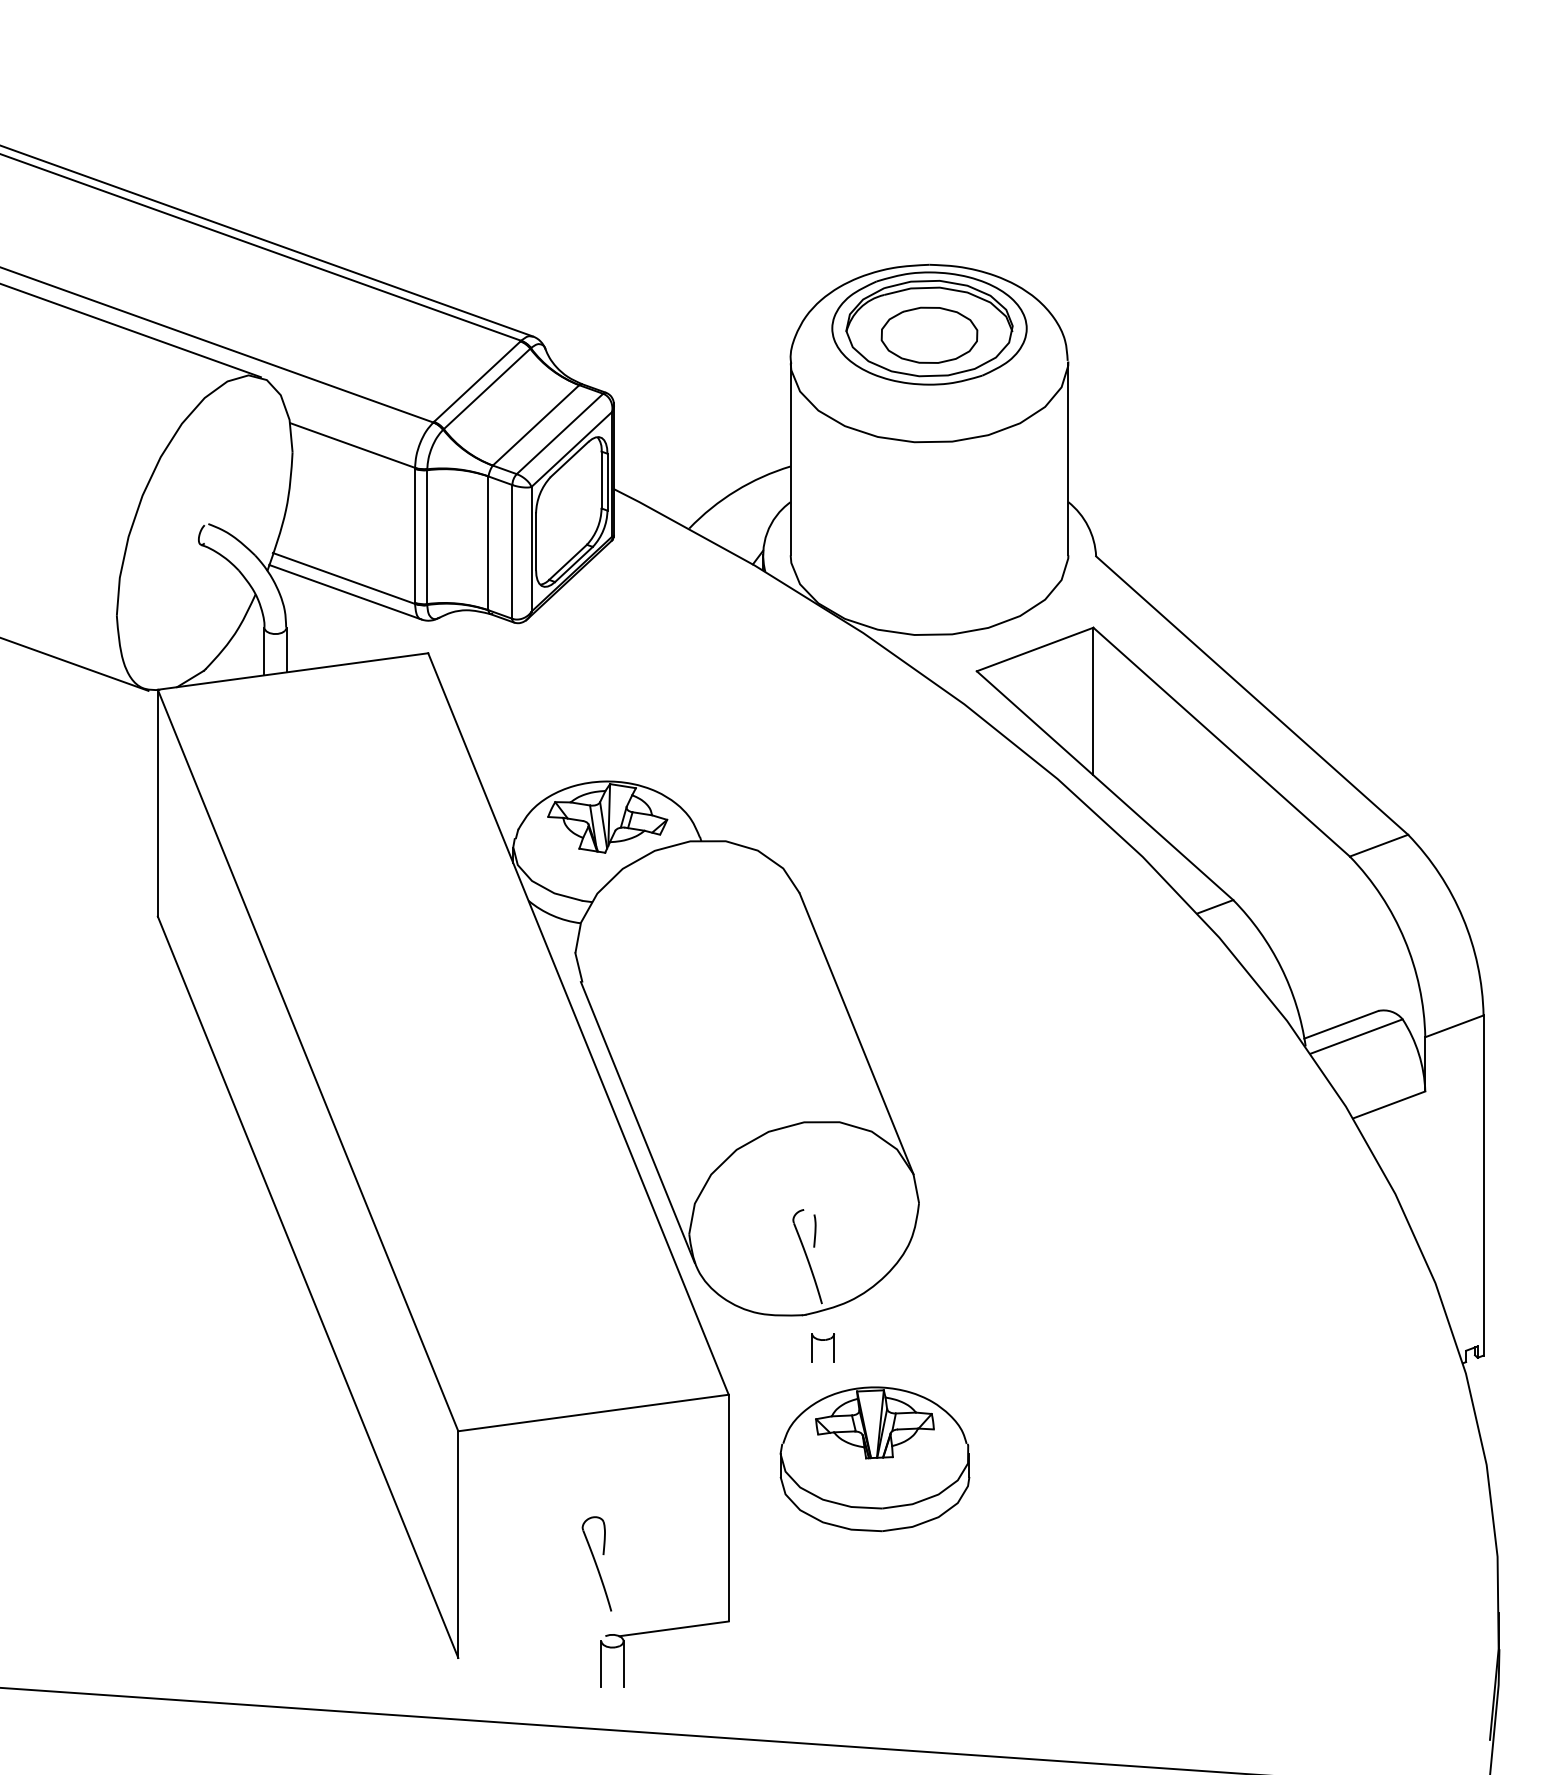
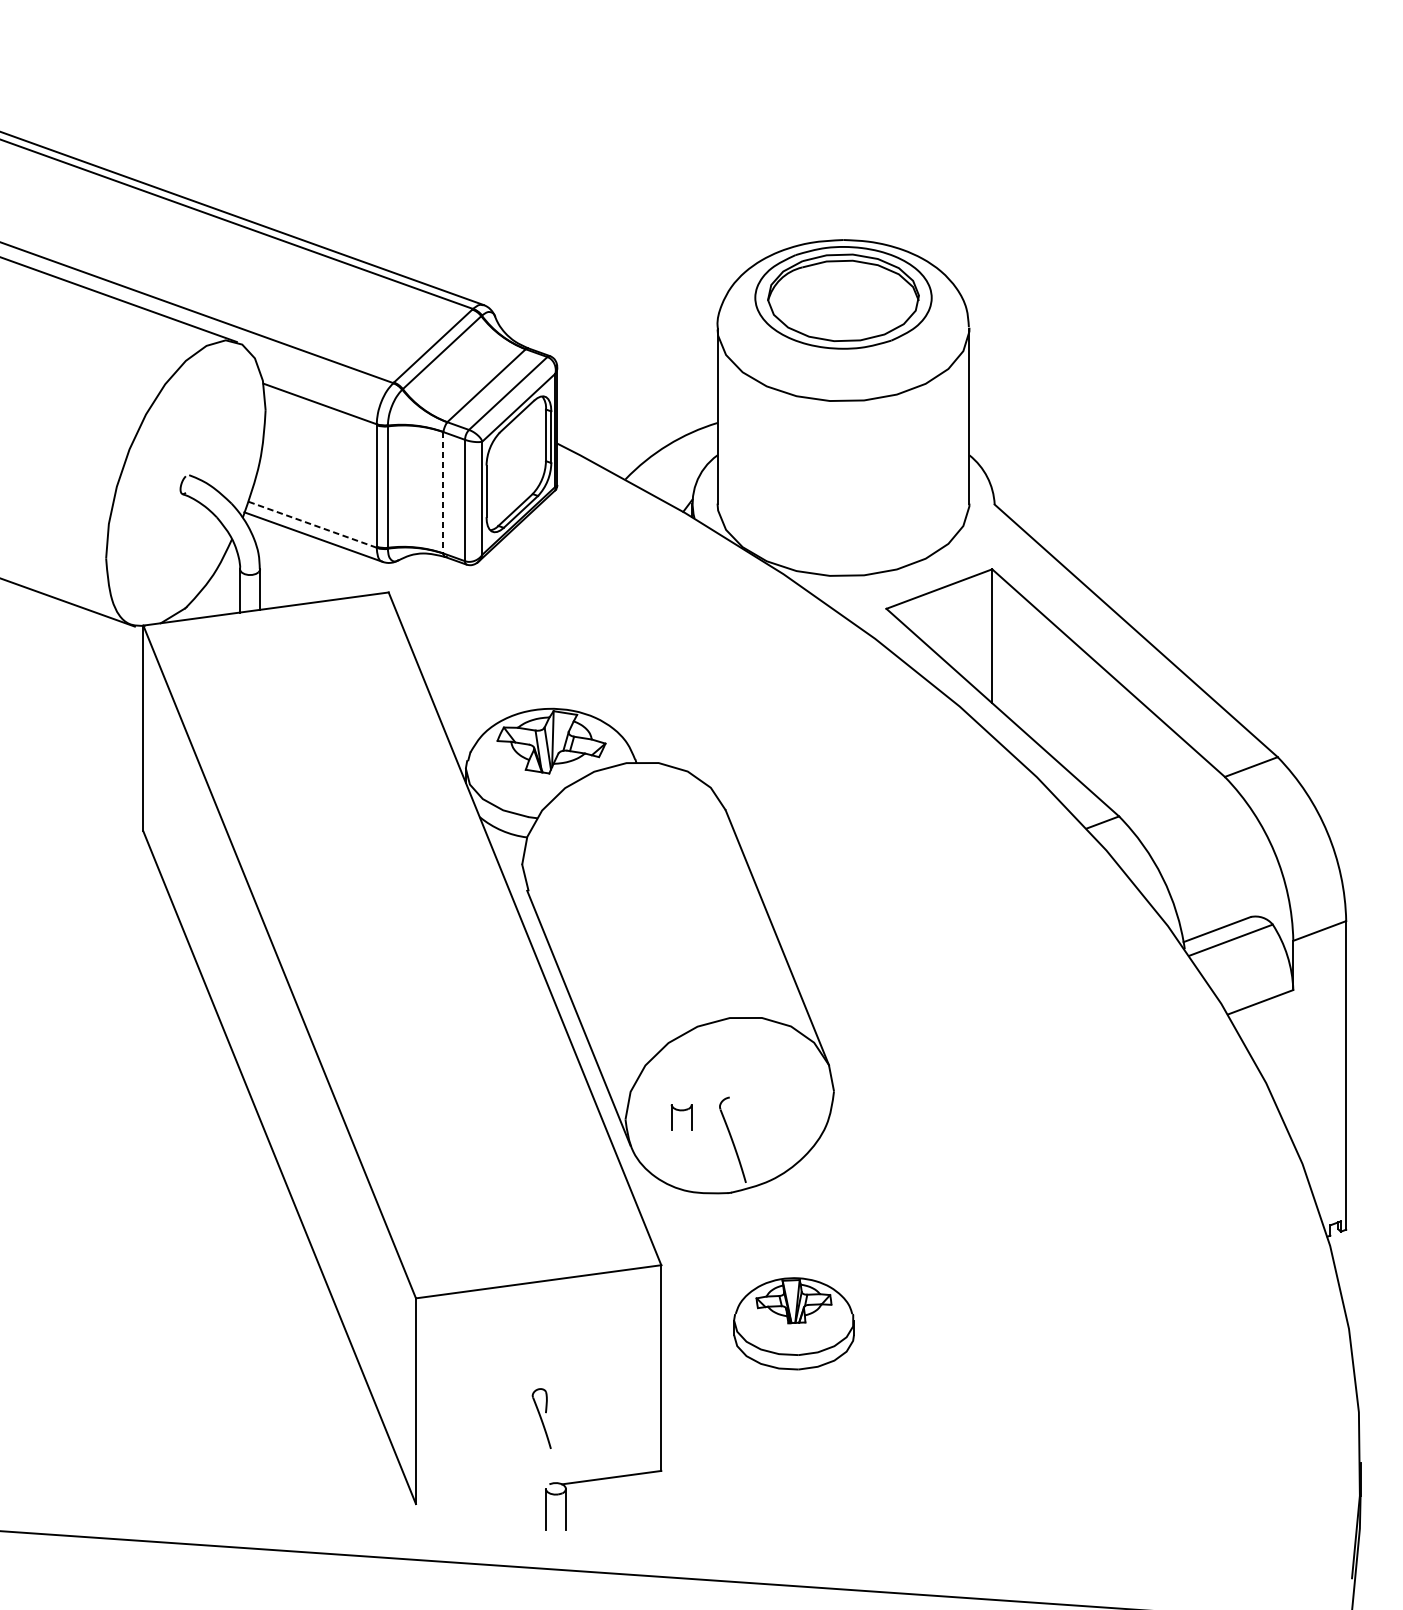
part: (929, 334) -> (843, 303), removed
line: (488, 543) -> (443, 492), solid -> dashed
line: (343, 578) -> (311, 524), solid -> dashed
line: (814, 1230) -> (739, 1116), removed
part: (822, 1340) -> (681, 1110), moved
part: (874, 1459) -> (793, 1323), size x0.7
part: (596, 1563) -> (541, 1418), size x0.7

